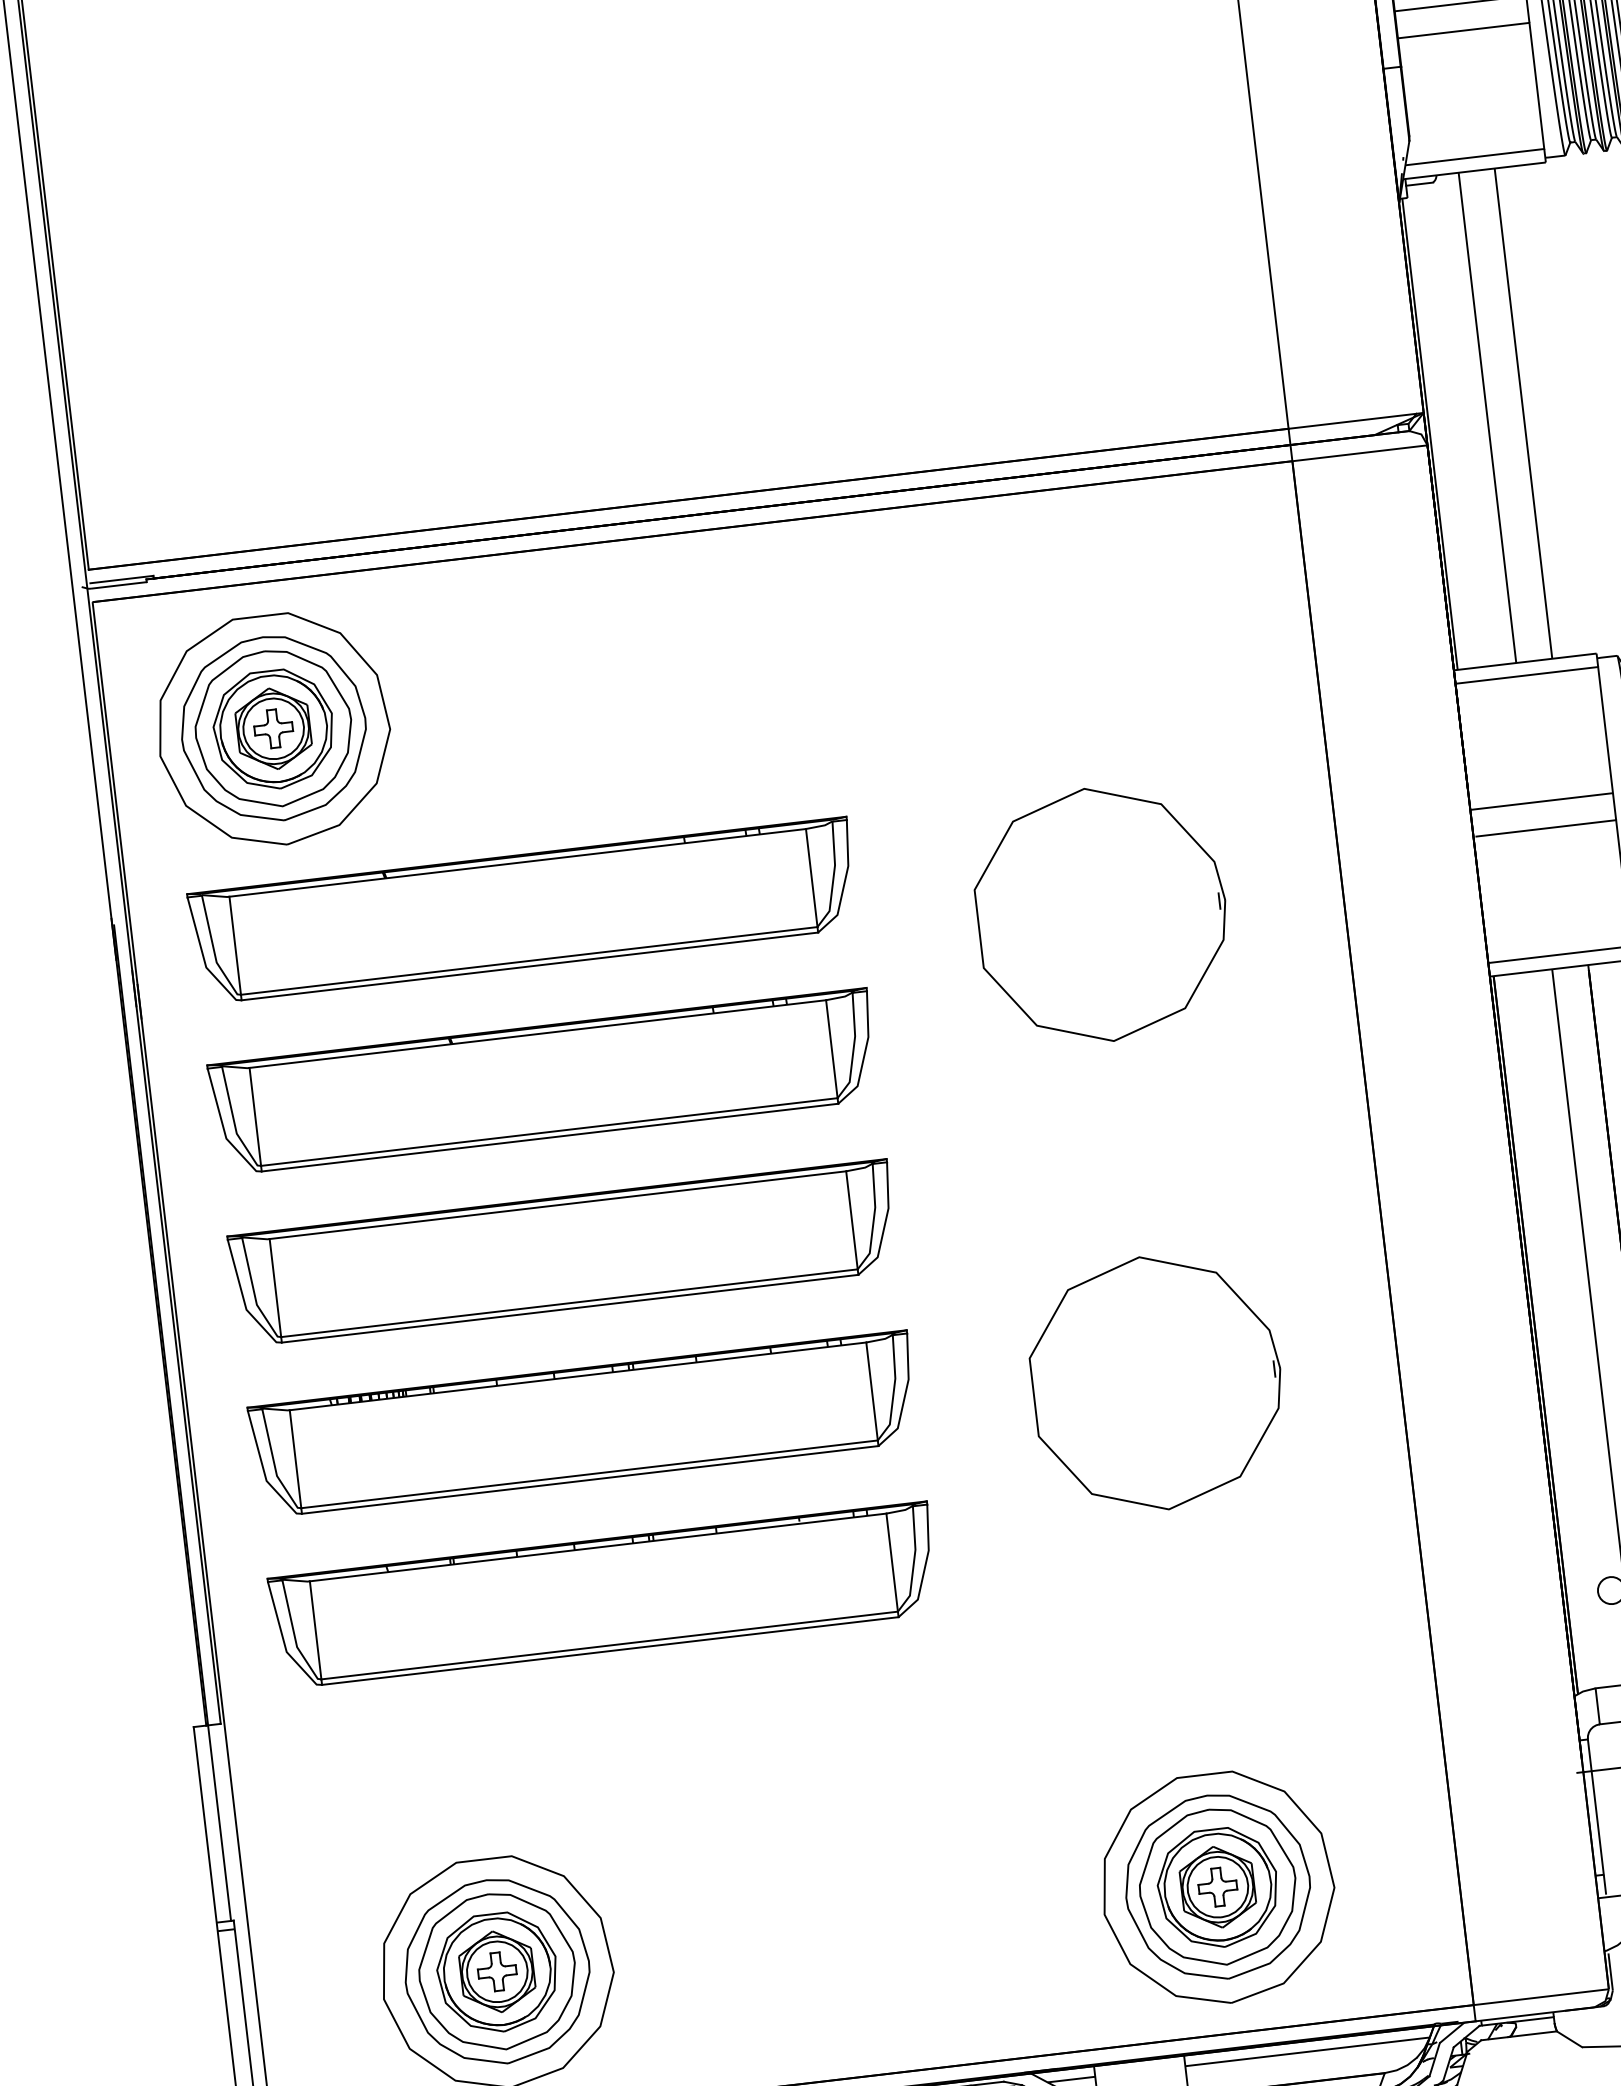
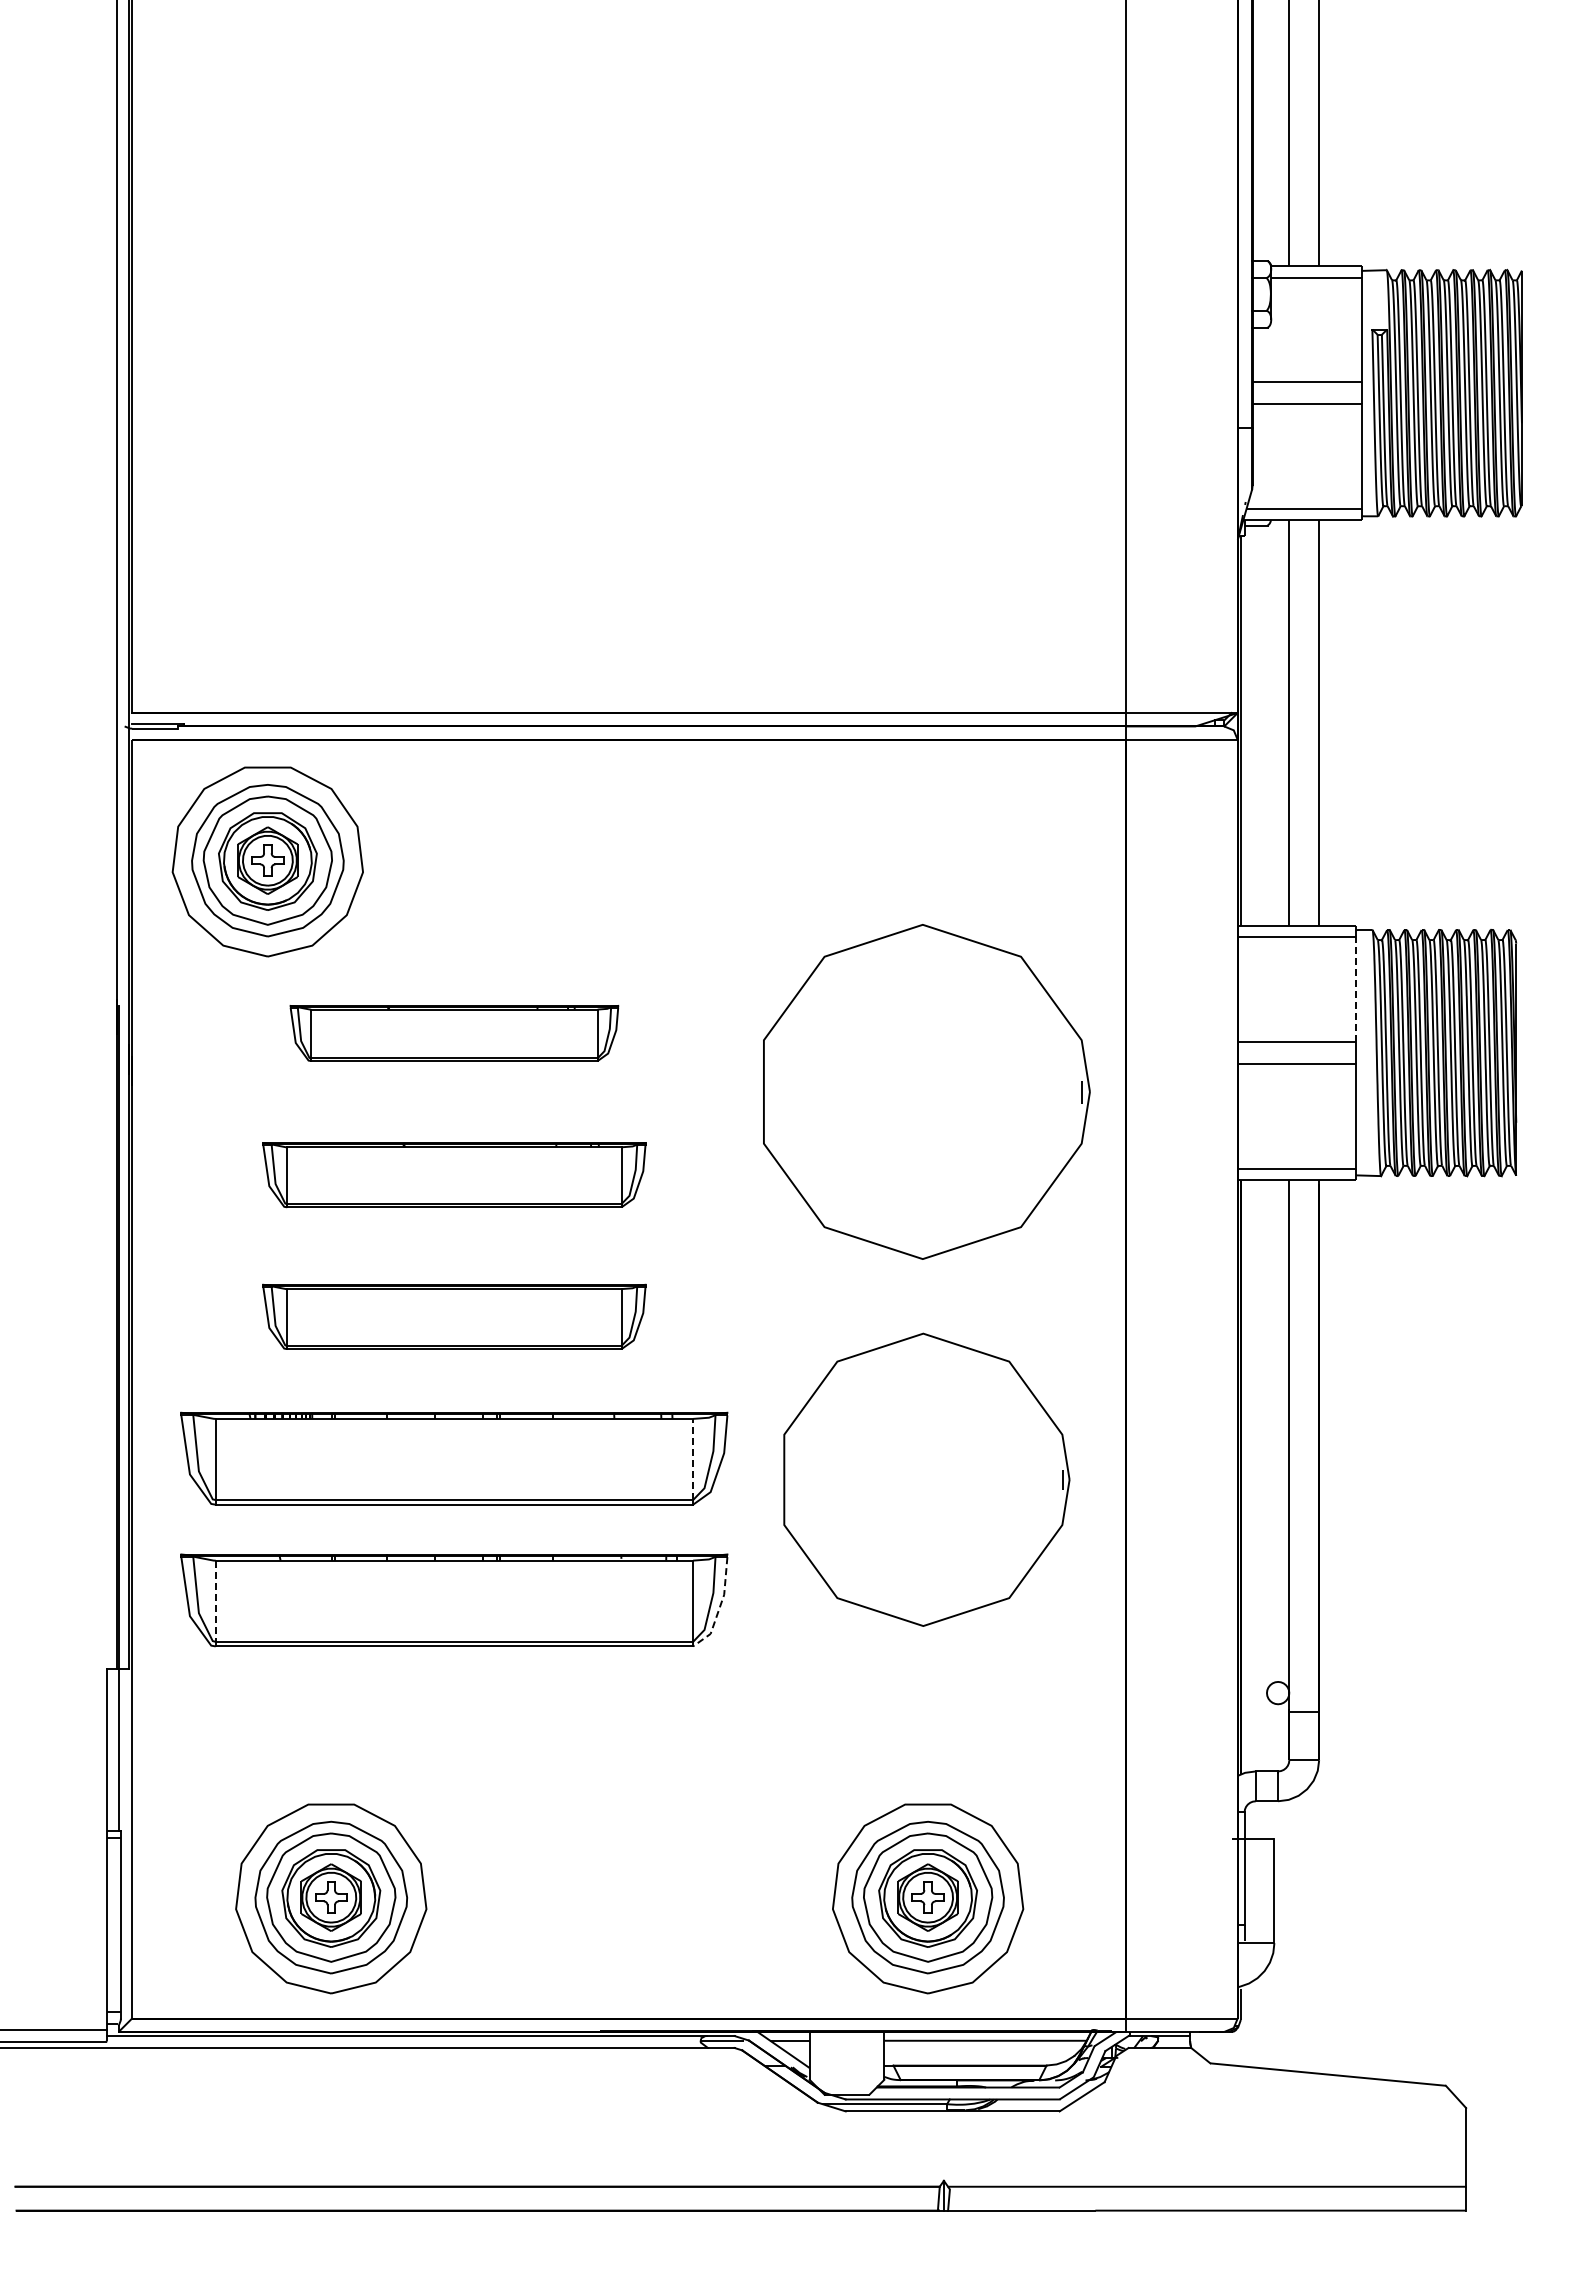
line: (1605, 730) -> (1355, 989), solid -> dashed
part: (523, 911) -> (454, 1033), size x0.6
part: (1101, 914) -> (926, 1091), size x1.6
part: (543, 1081) -> (454, 1174), size x0.7
part: (563, 1252) -> (454, 1316), size x0.7
part: (1156, 1382) -> (926, 1479), size x1.4
line: (872, 1391) -> (693, 1459), solid -> dashed
line: (924, 1565) -> (719, 1606), solid -> dashed
line: (315, 1630) -> (215, 1601), solid -> dashed

